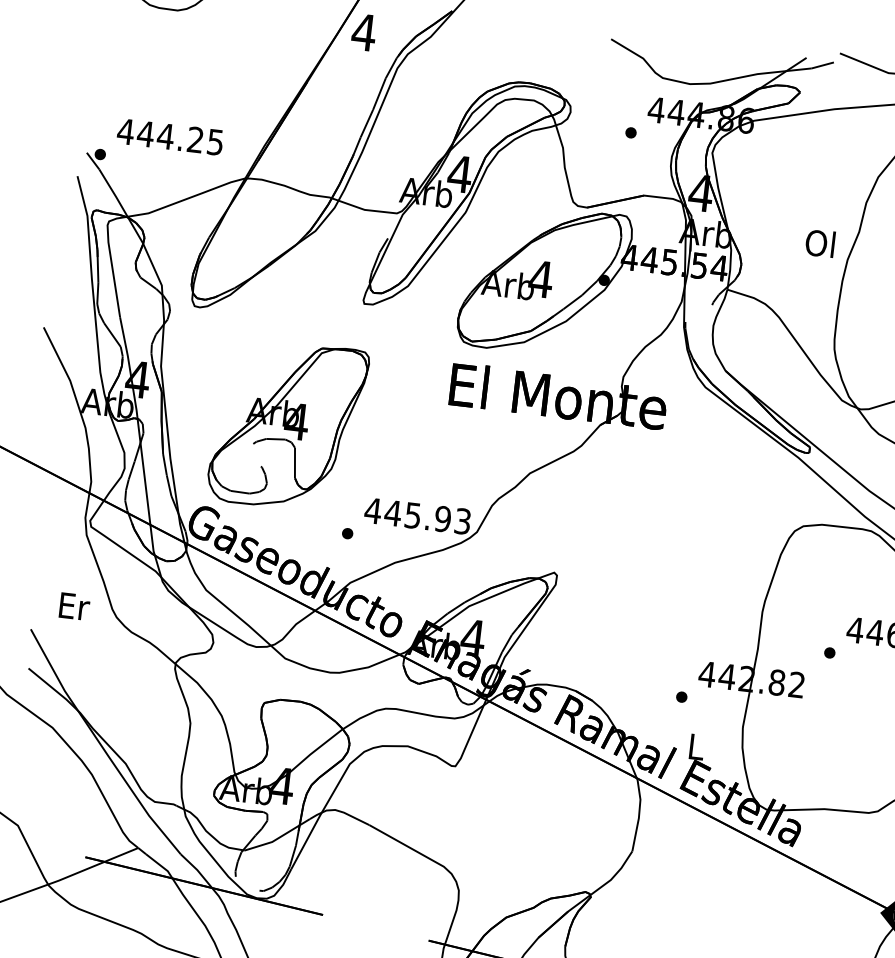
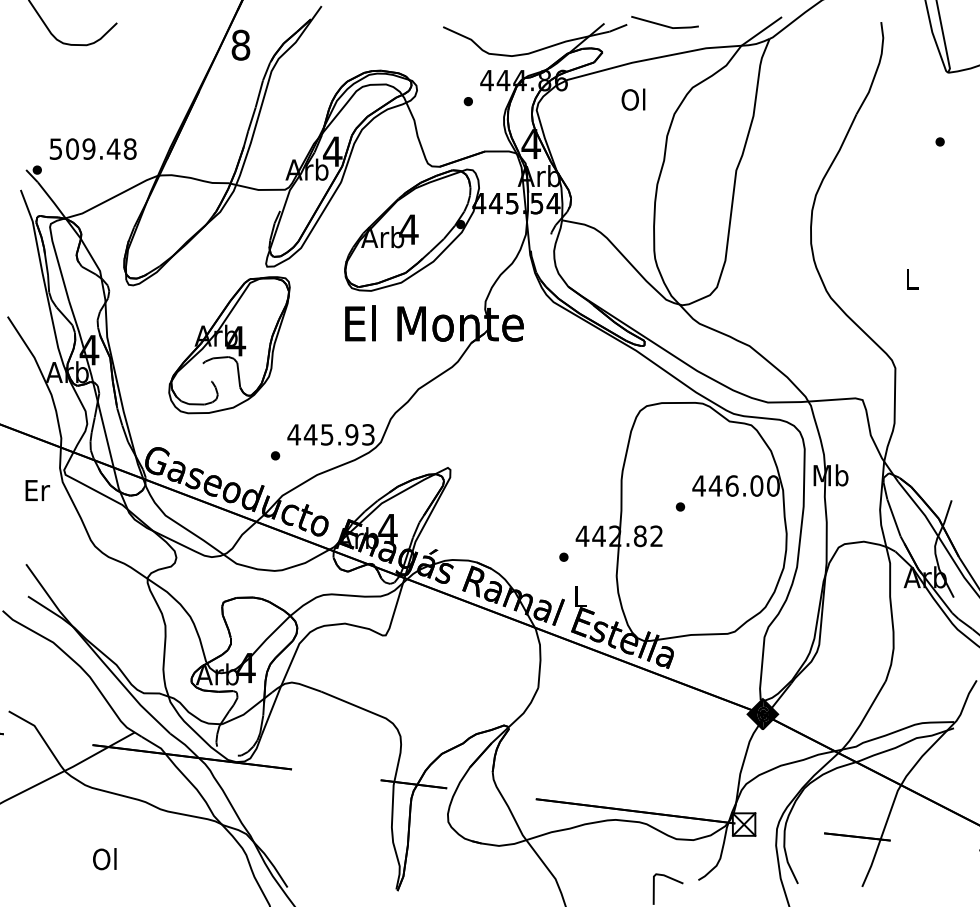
text: (363, 31) -> (240, 44), 4 -> 8
text: (170, 136) -> (92, 148), 444.25 -> 509.48
text: (820, 243) -> (633, 99), moved
part: (287, 425) -> (229, 345), moved
text: (74, 606) -> (37, 490), moved

